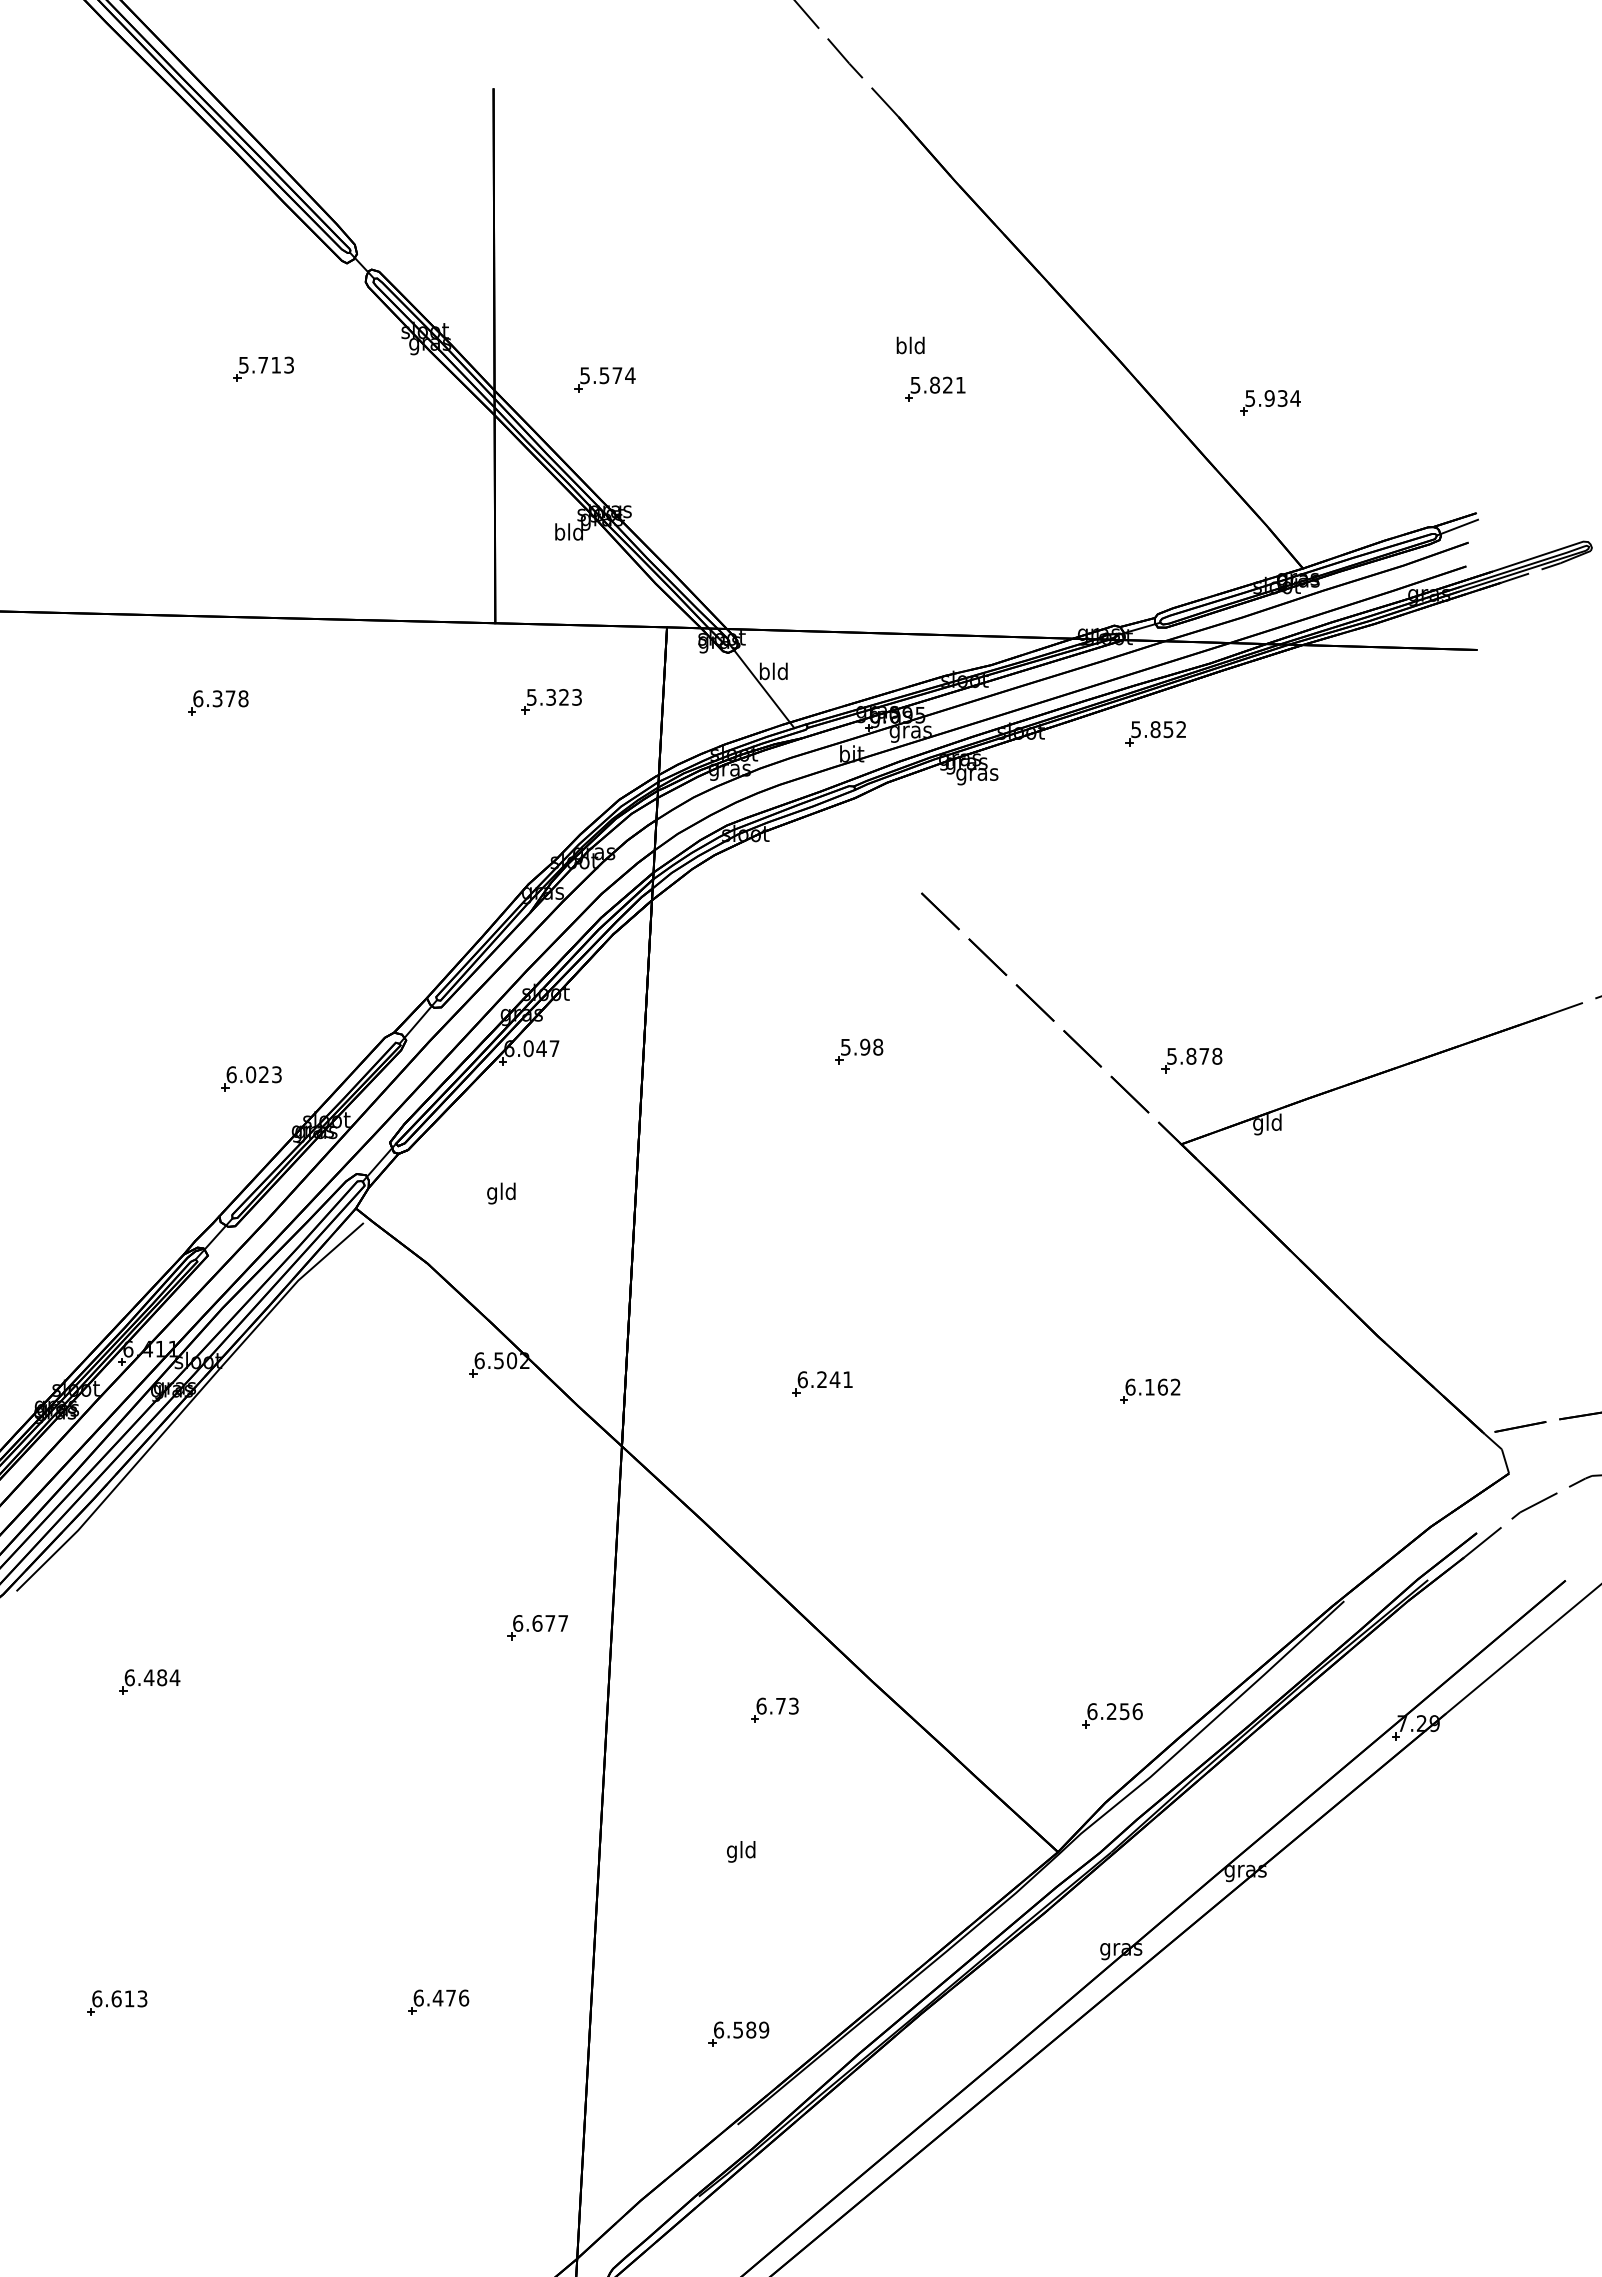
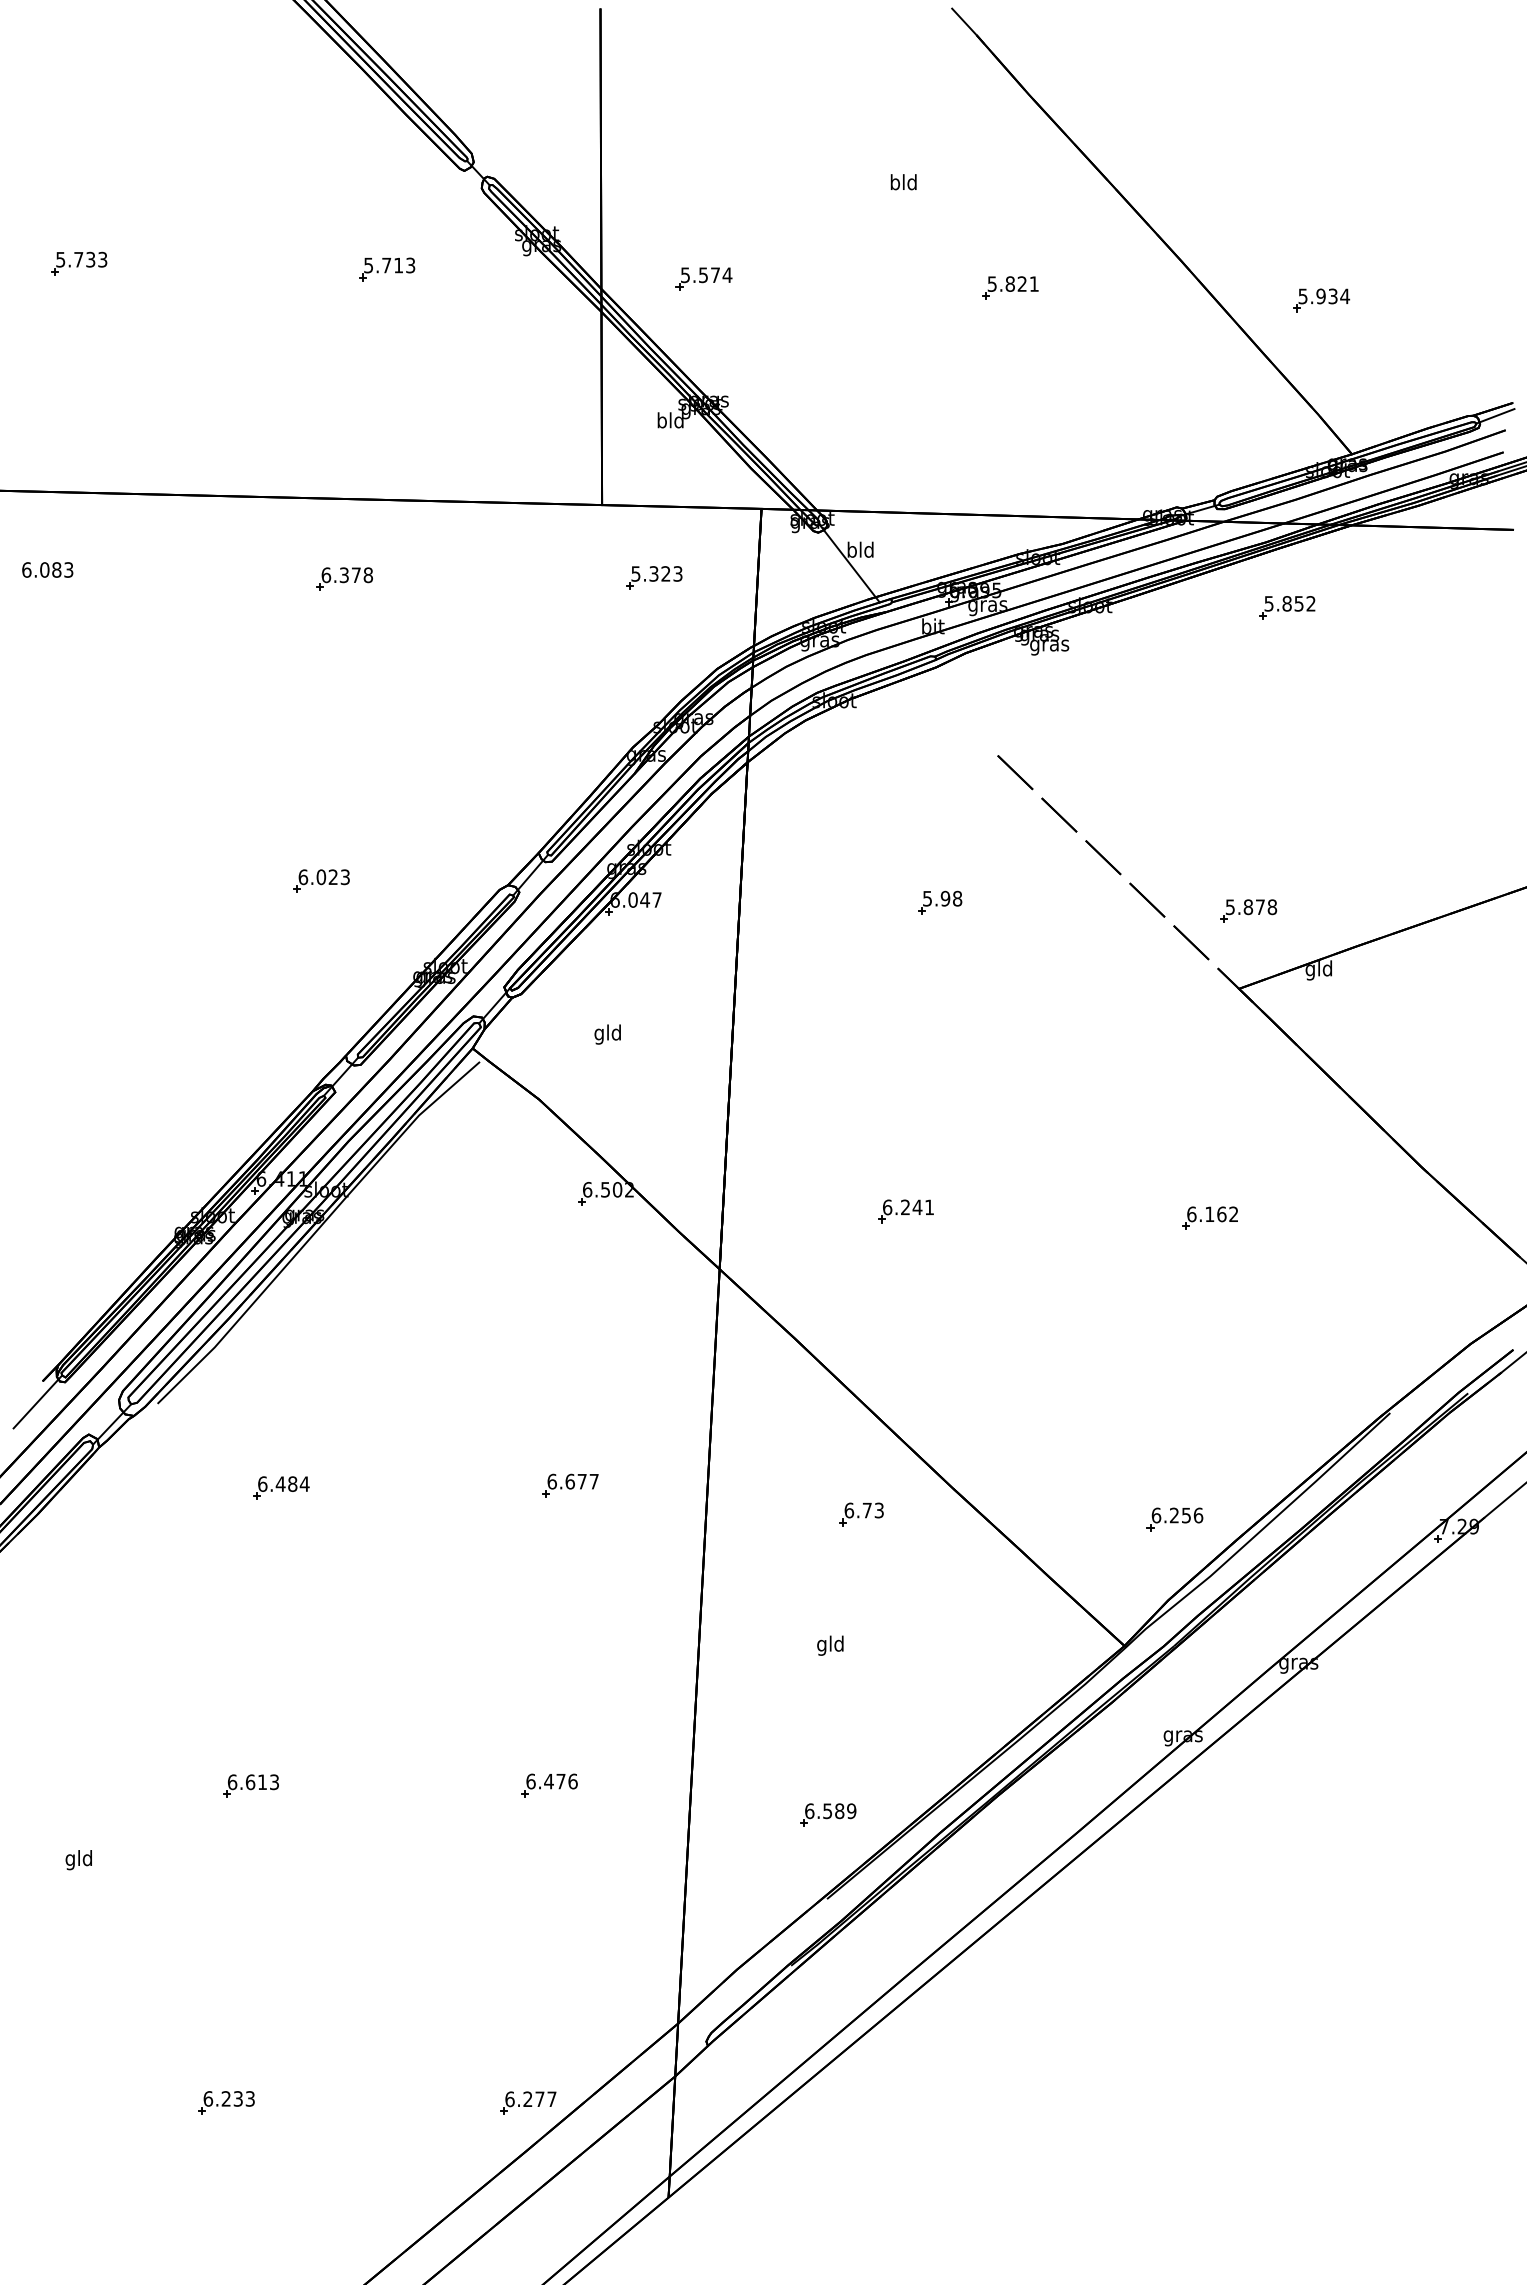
text: (910, 345) -> (903, 182), moved
part: (1156, 733) -> (1287, 607), moved
part: (251, 1078) -> (321, 880), moved
part: (537, 1627) -> (570, 1485), moved

